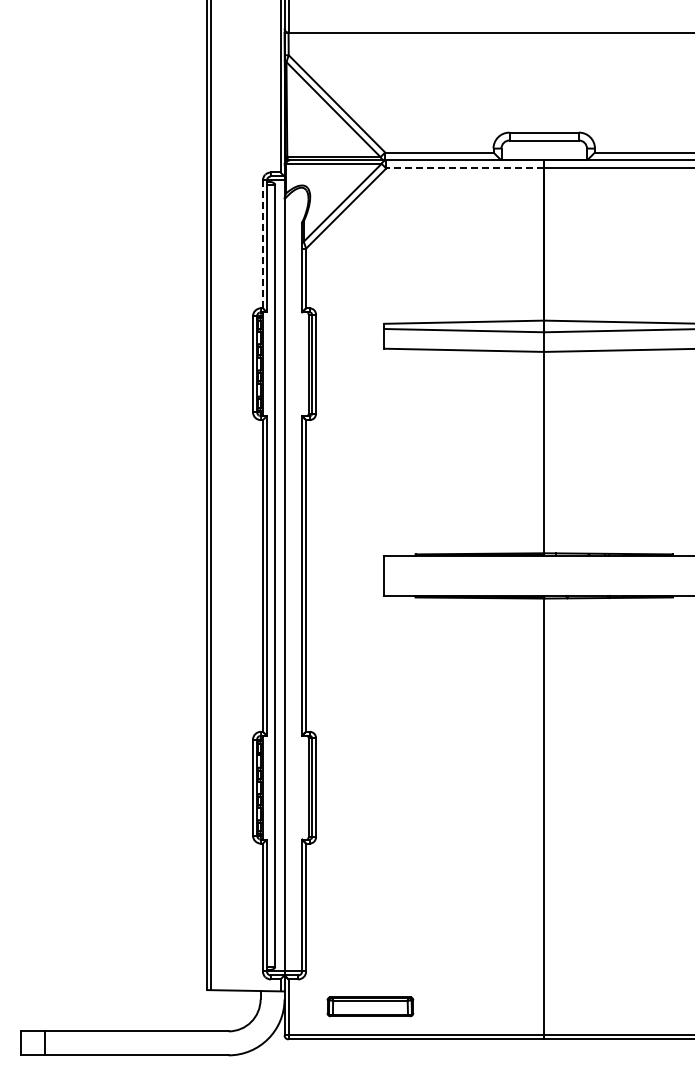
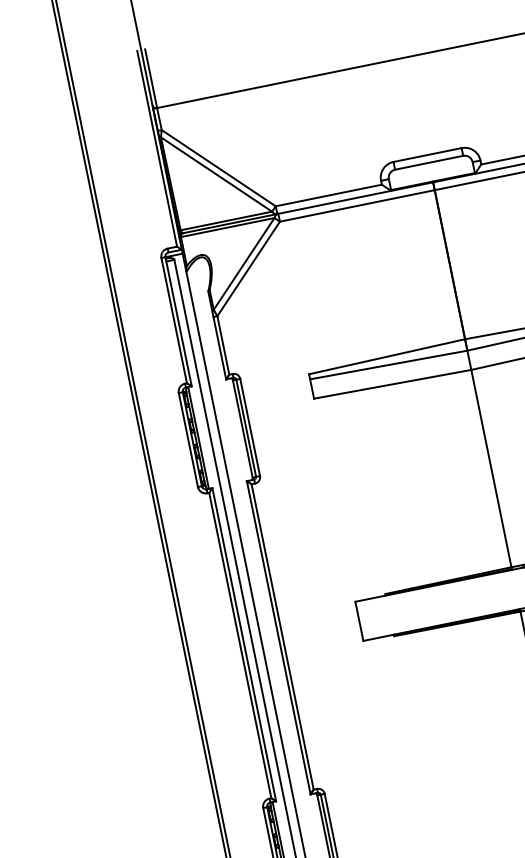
line: (465, 168) -> (357, 205), dashed -> solid
line: (262, 244) -> (173, 320), dashed -> solid

